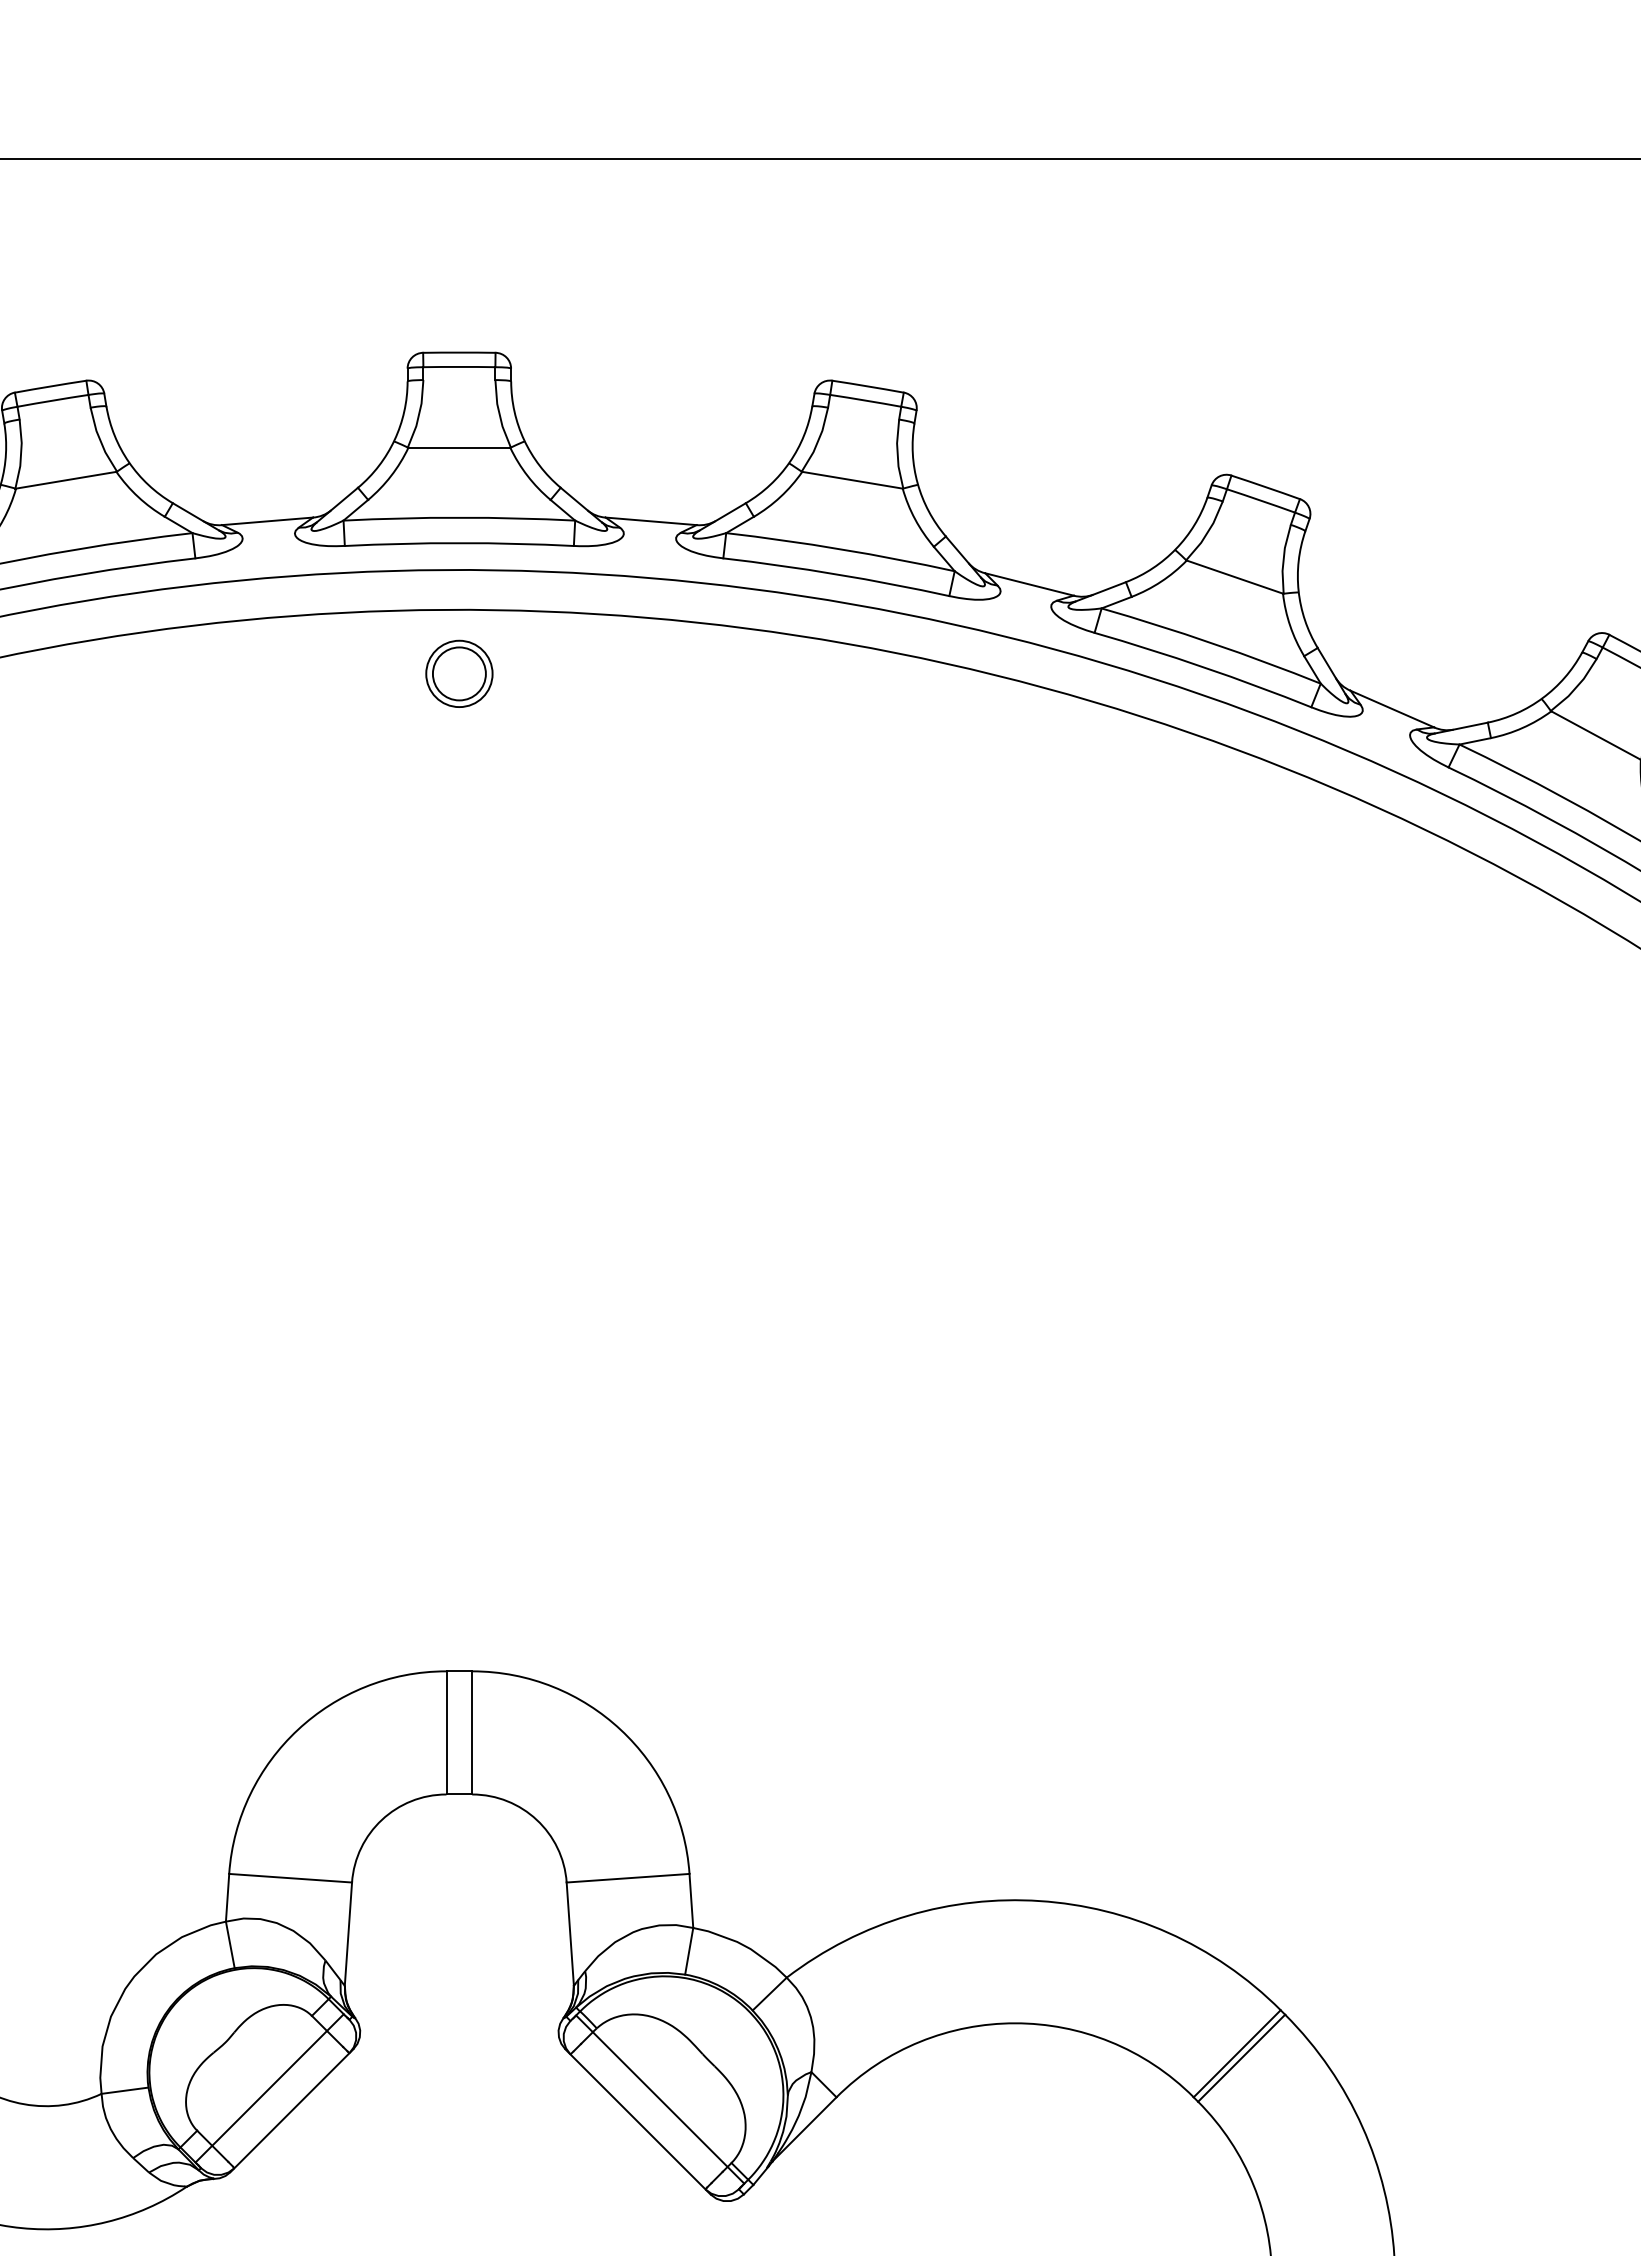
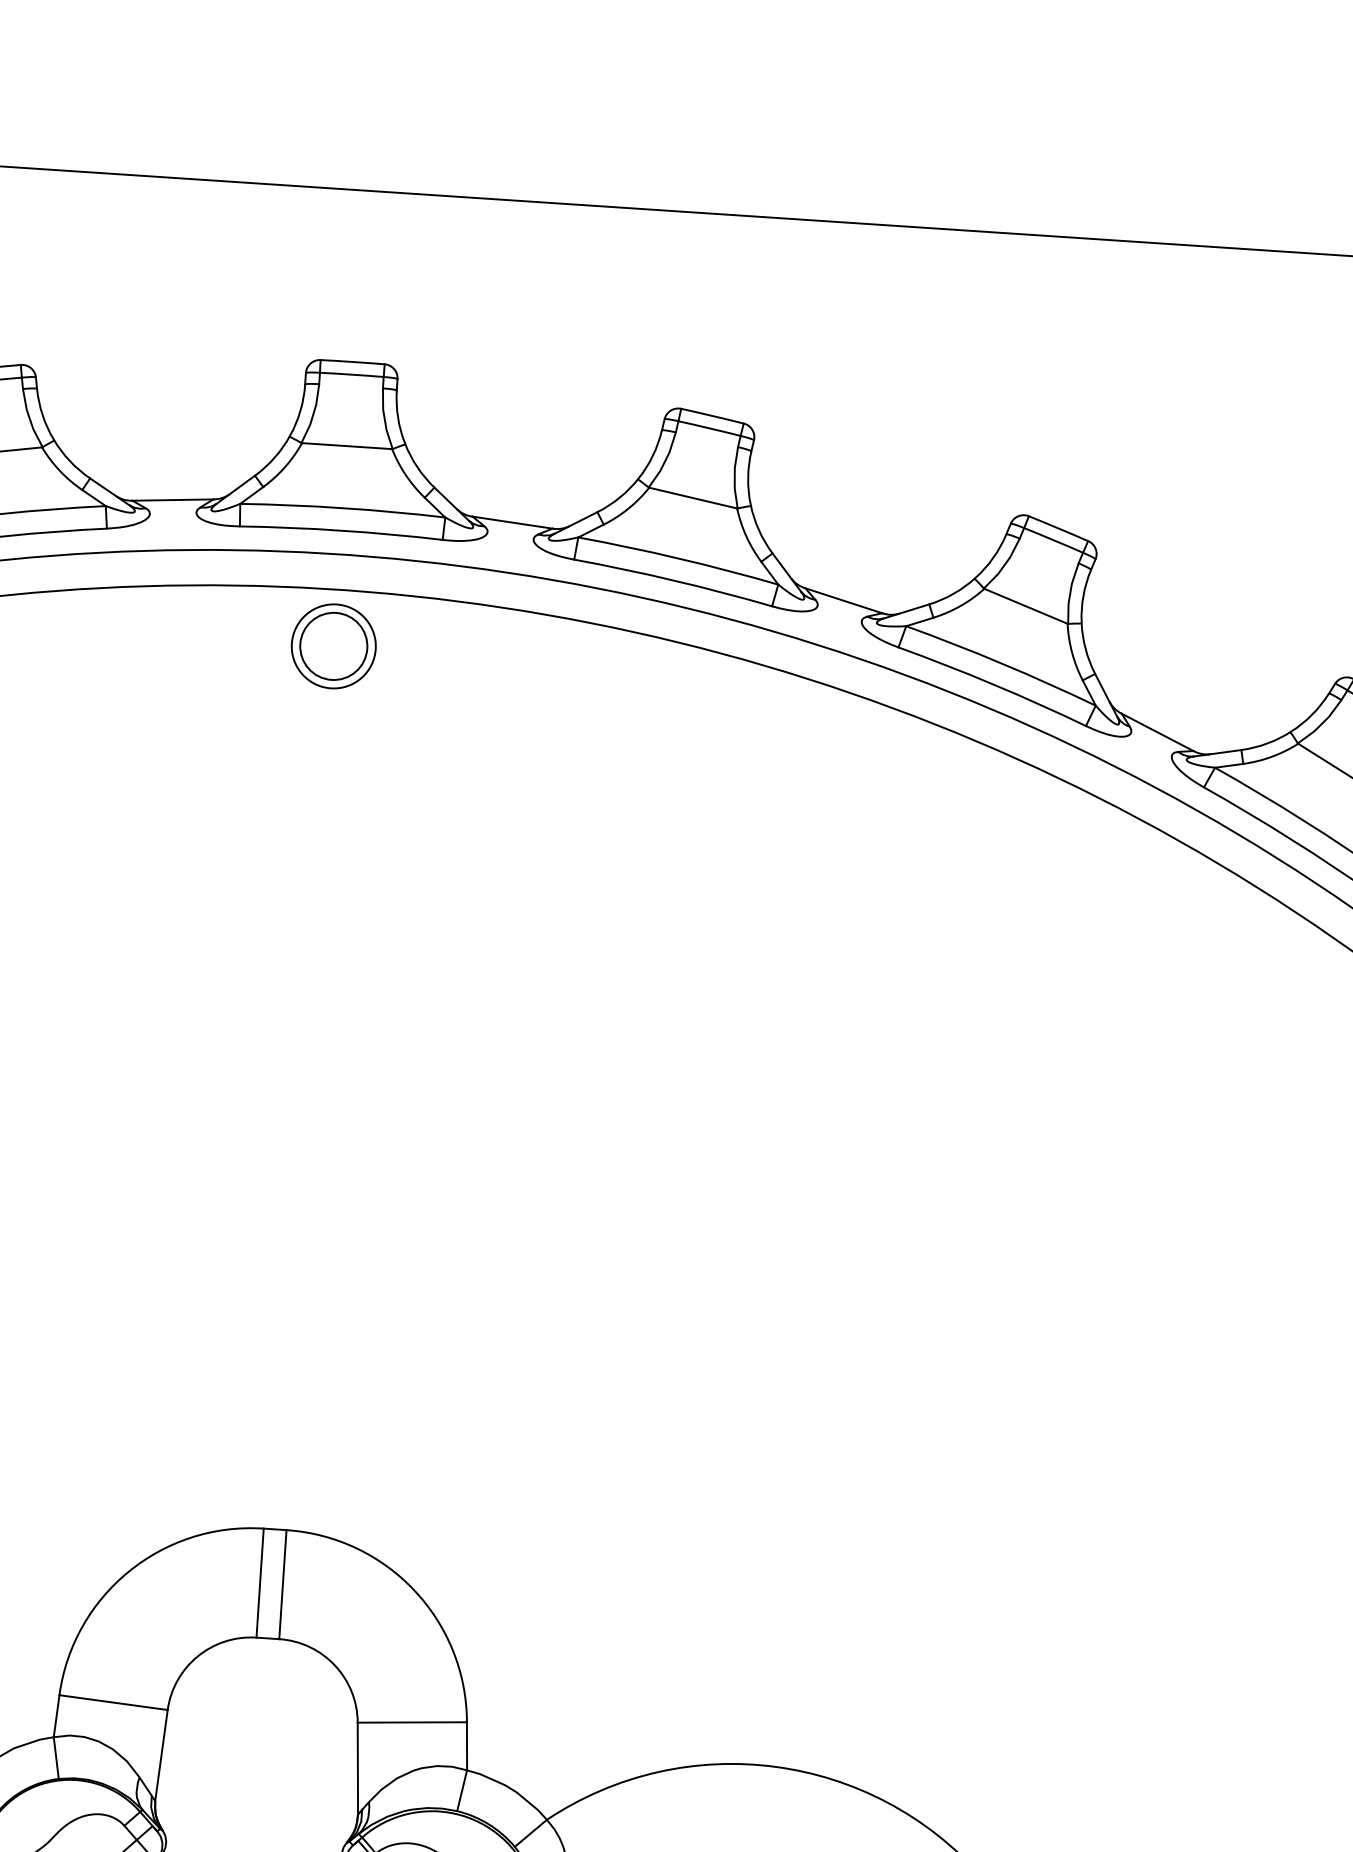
part: (459, 673) -> (333, 646), size x1.43

